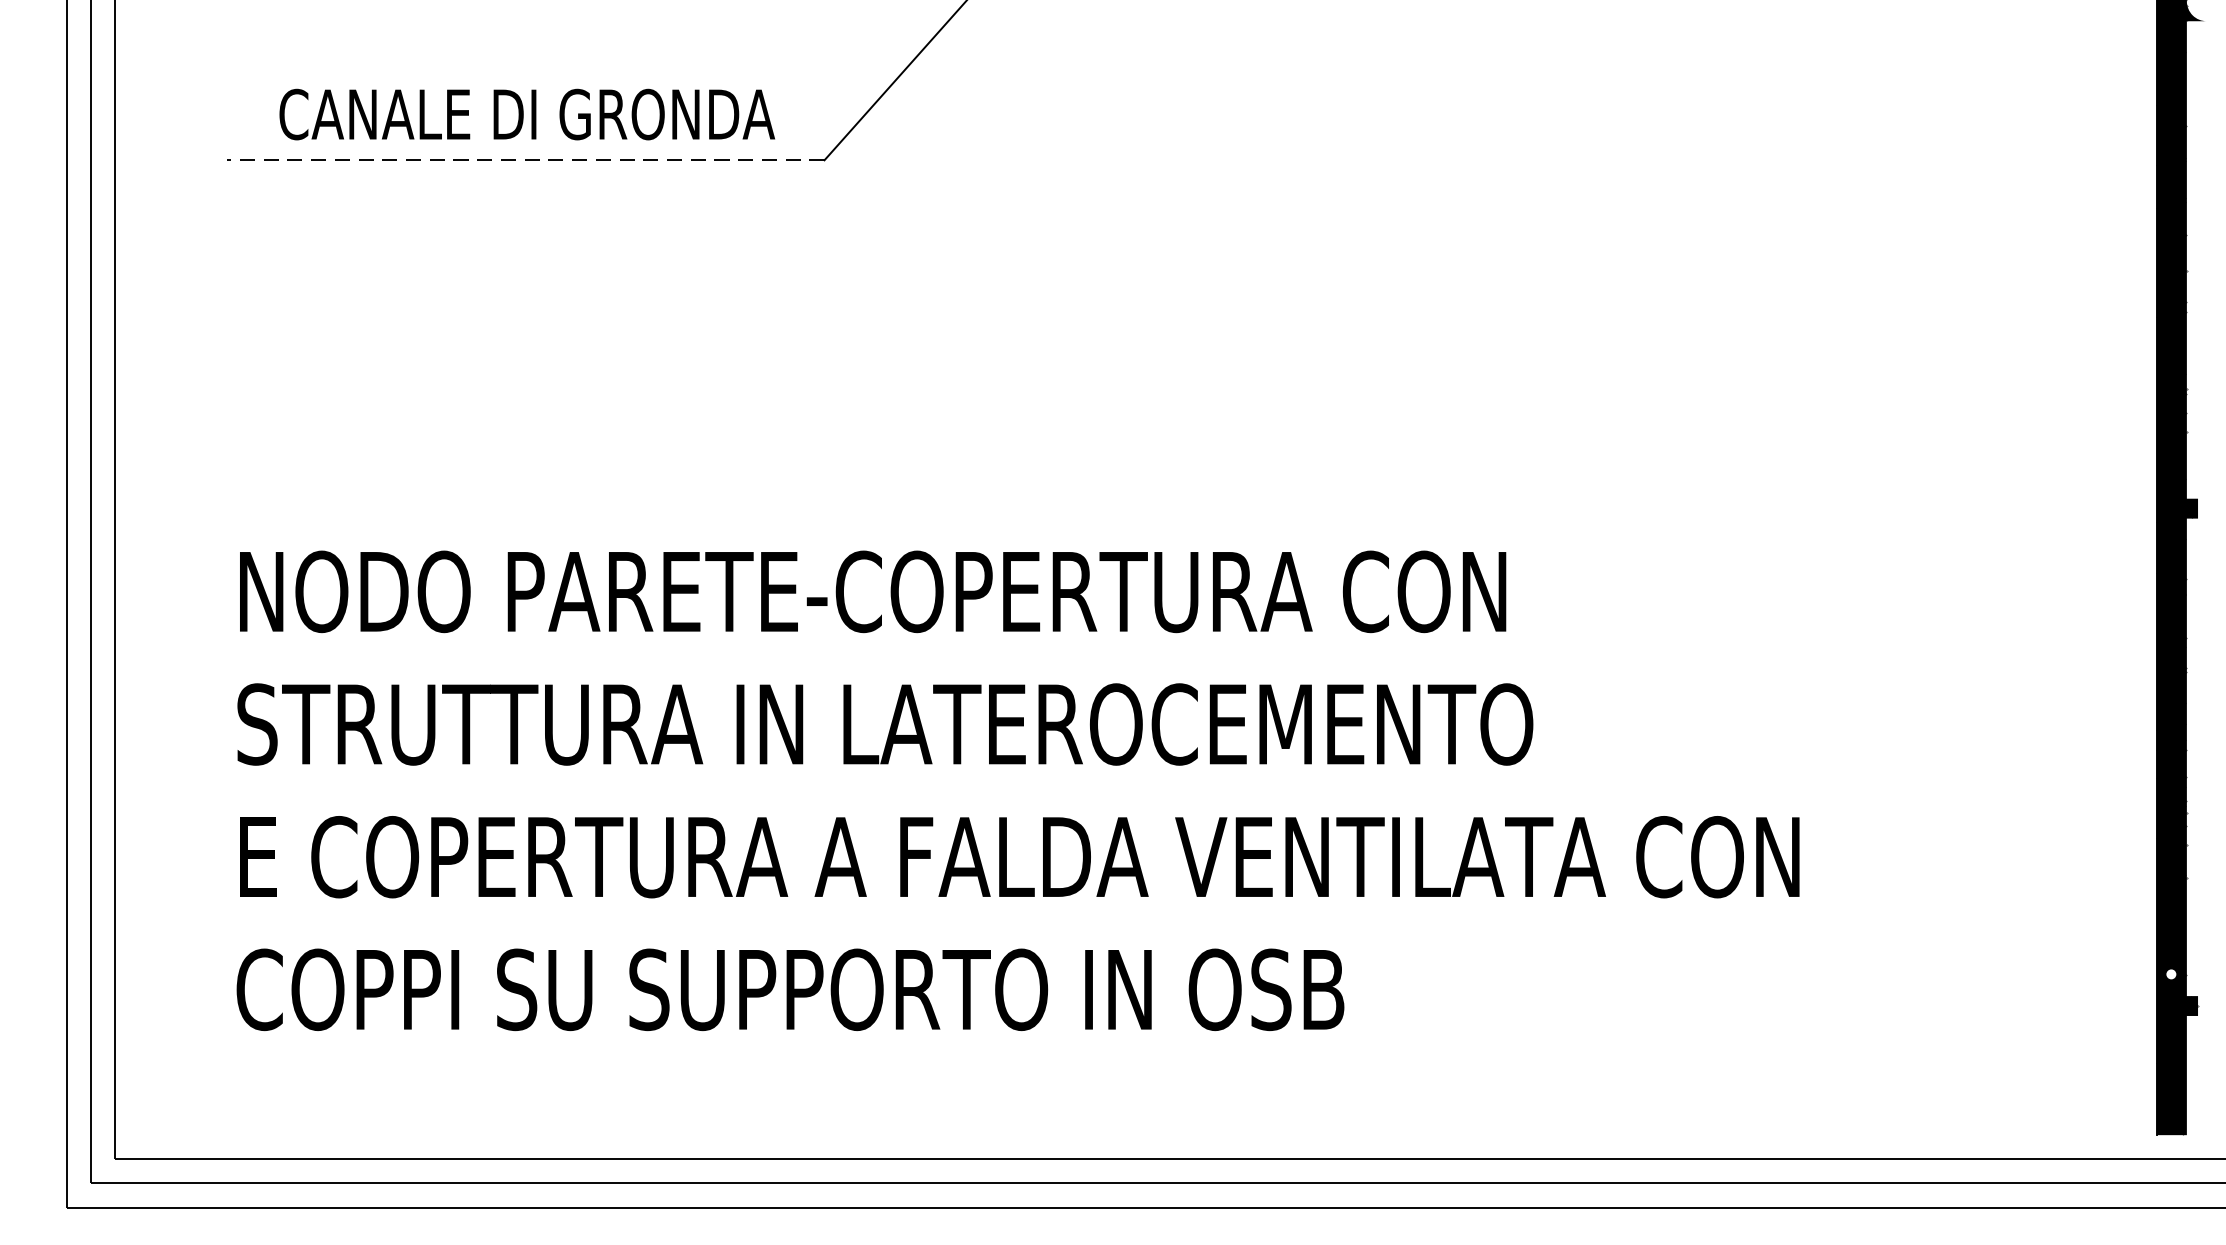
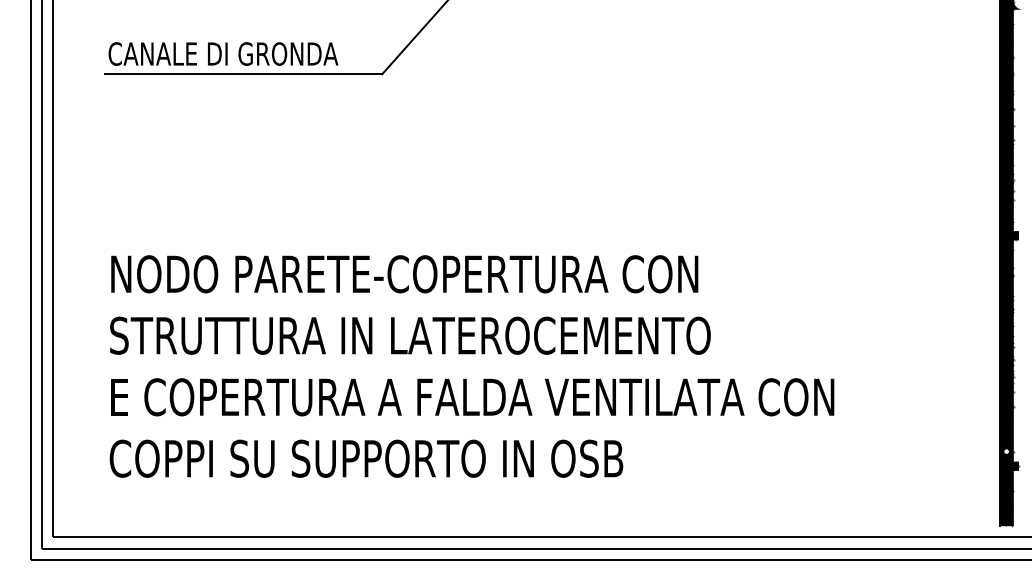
text: (527, 113) -> (223, 53), moved
line: (525, 160) -> (243, 74), dashed -> solid

